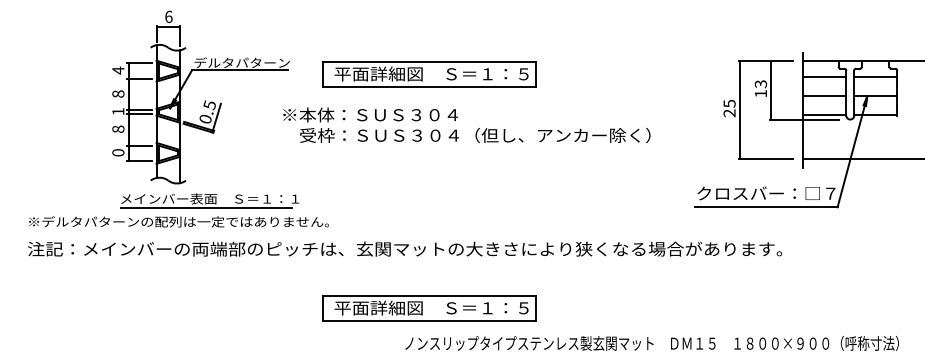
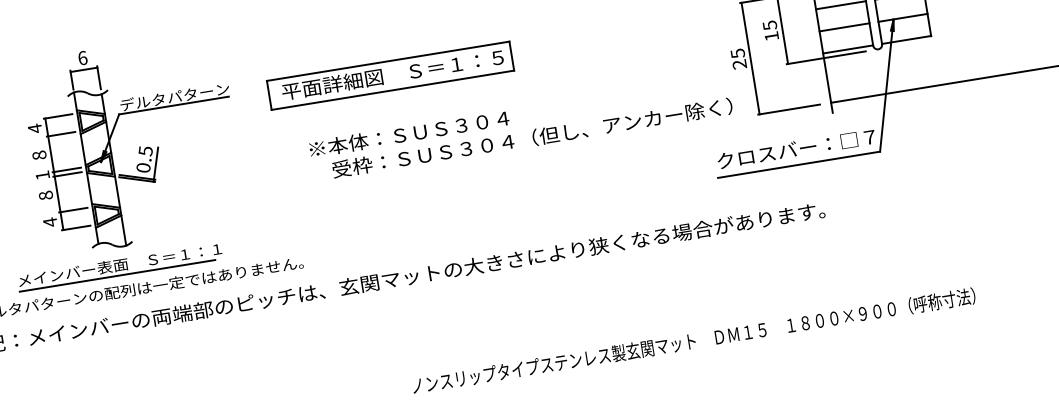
text: (760, 83) -> (769, 24), 13 -> 15
text: (466, 124) -> (520, 127), moved
text: (118, 152) -> (50, 221), 0 -> 4
part: (209, 200) -> (119, 266), moved
part: (429, 308) -> (433, 342), removed

